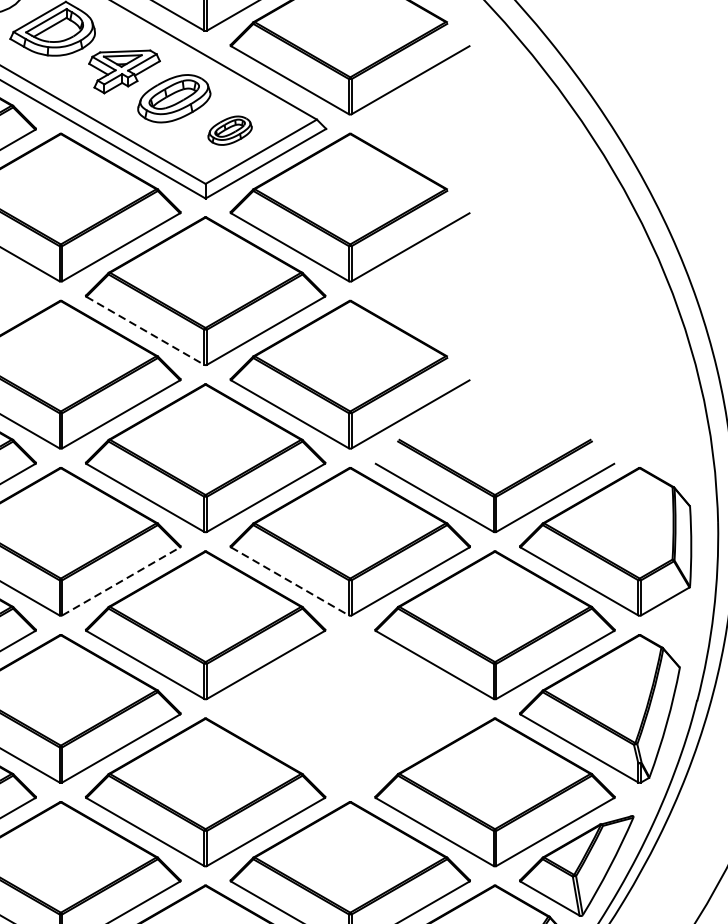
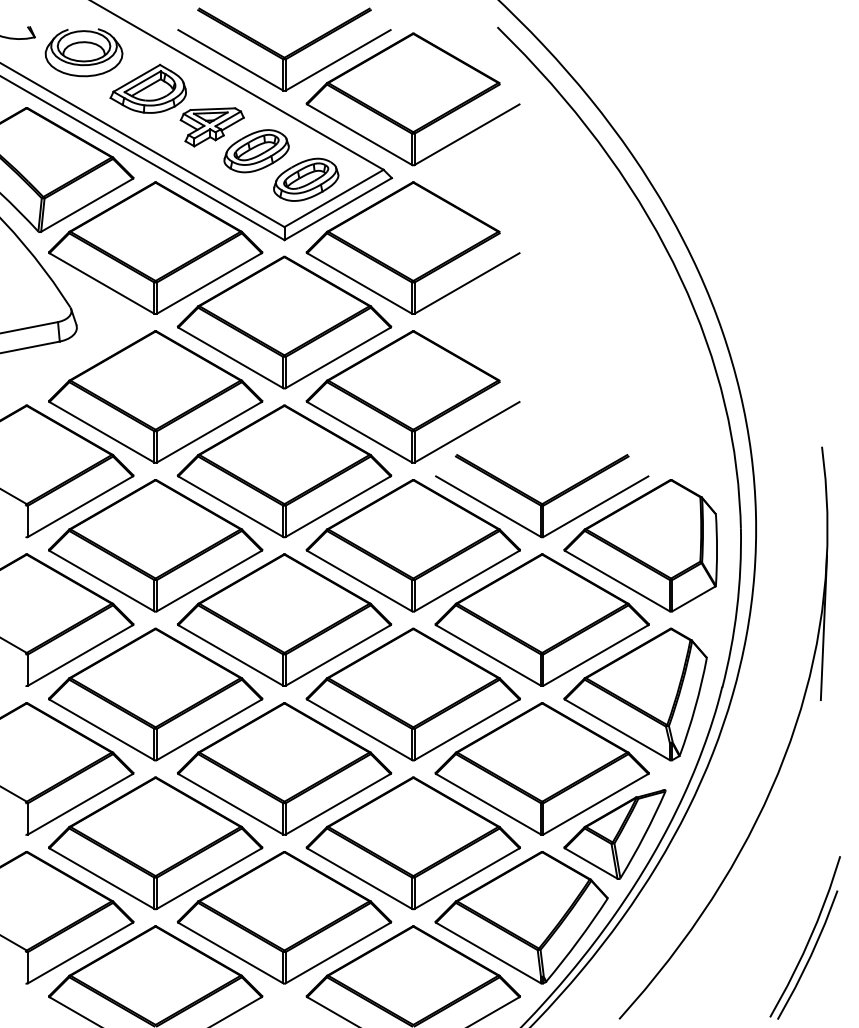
part: (230, 130) -> (306, 179), size x1.67
line: (144, 330) -> (230, 357), dashed -> solid
line: (121, 581) -> (209, 581), dashed -> solid
line: (289, 581) -> (359, 581), dashed -> solid
part: (349, 708) -> (412, 694), added

